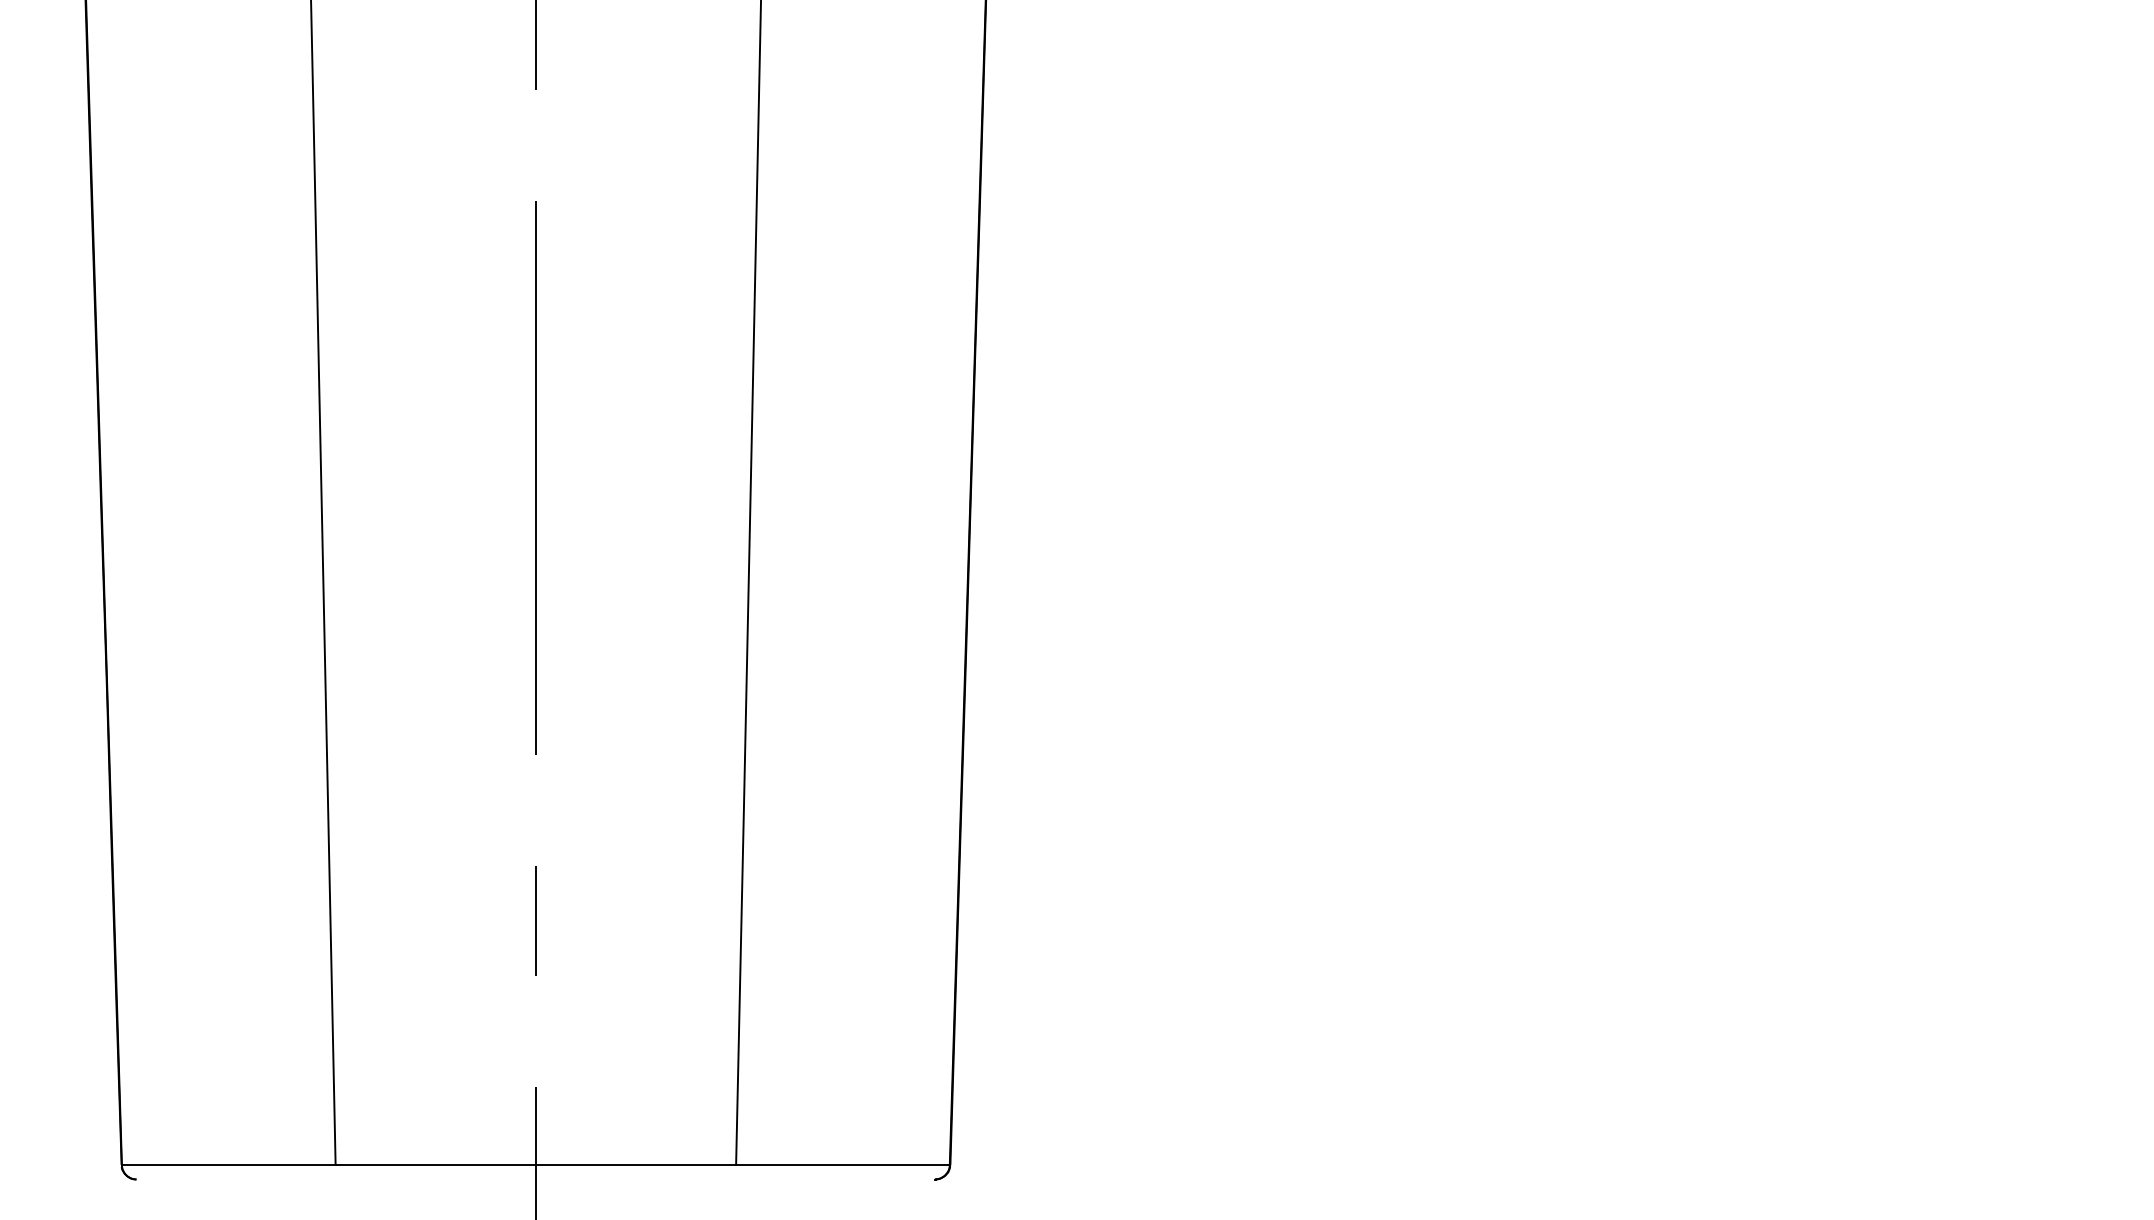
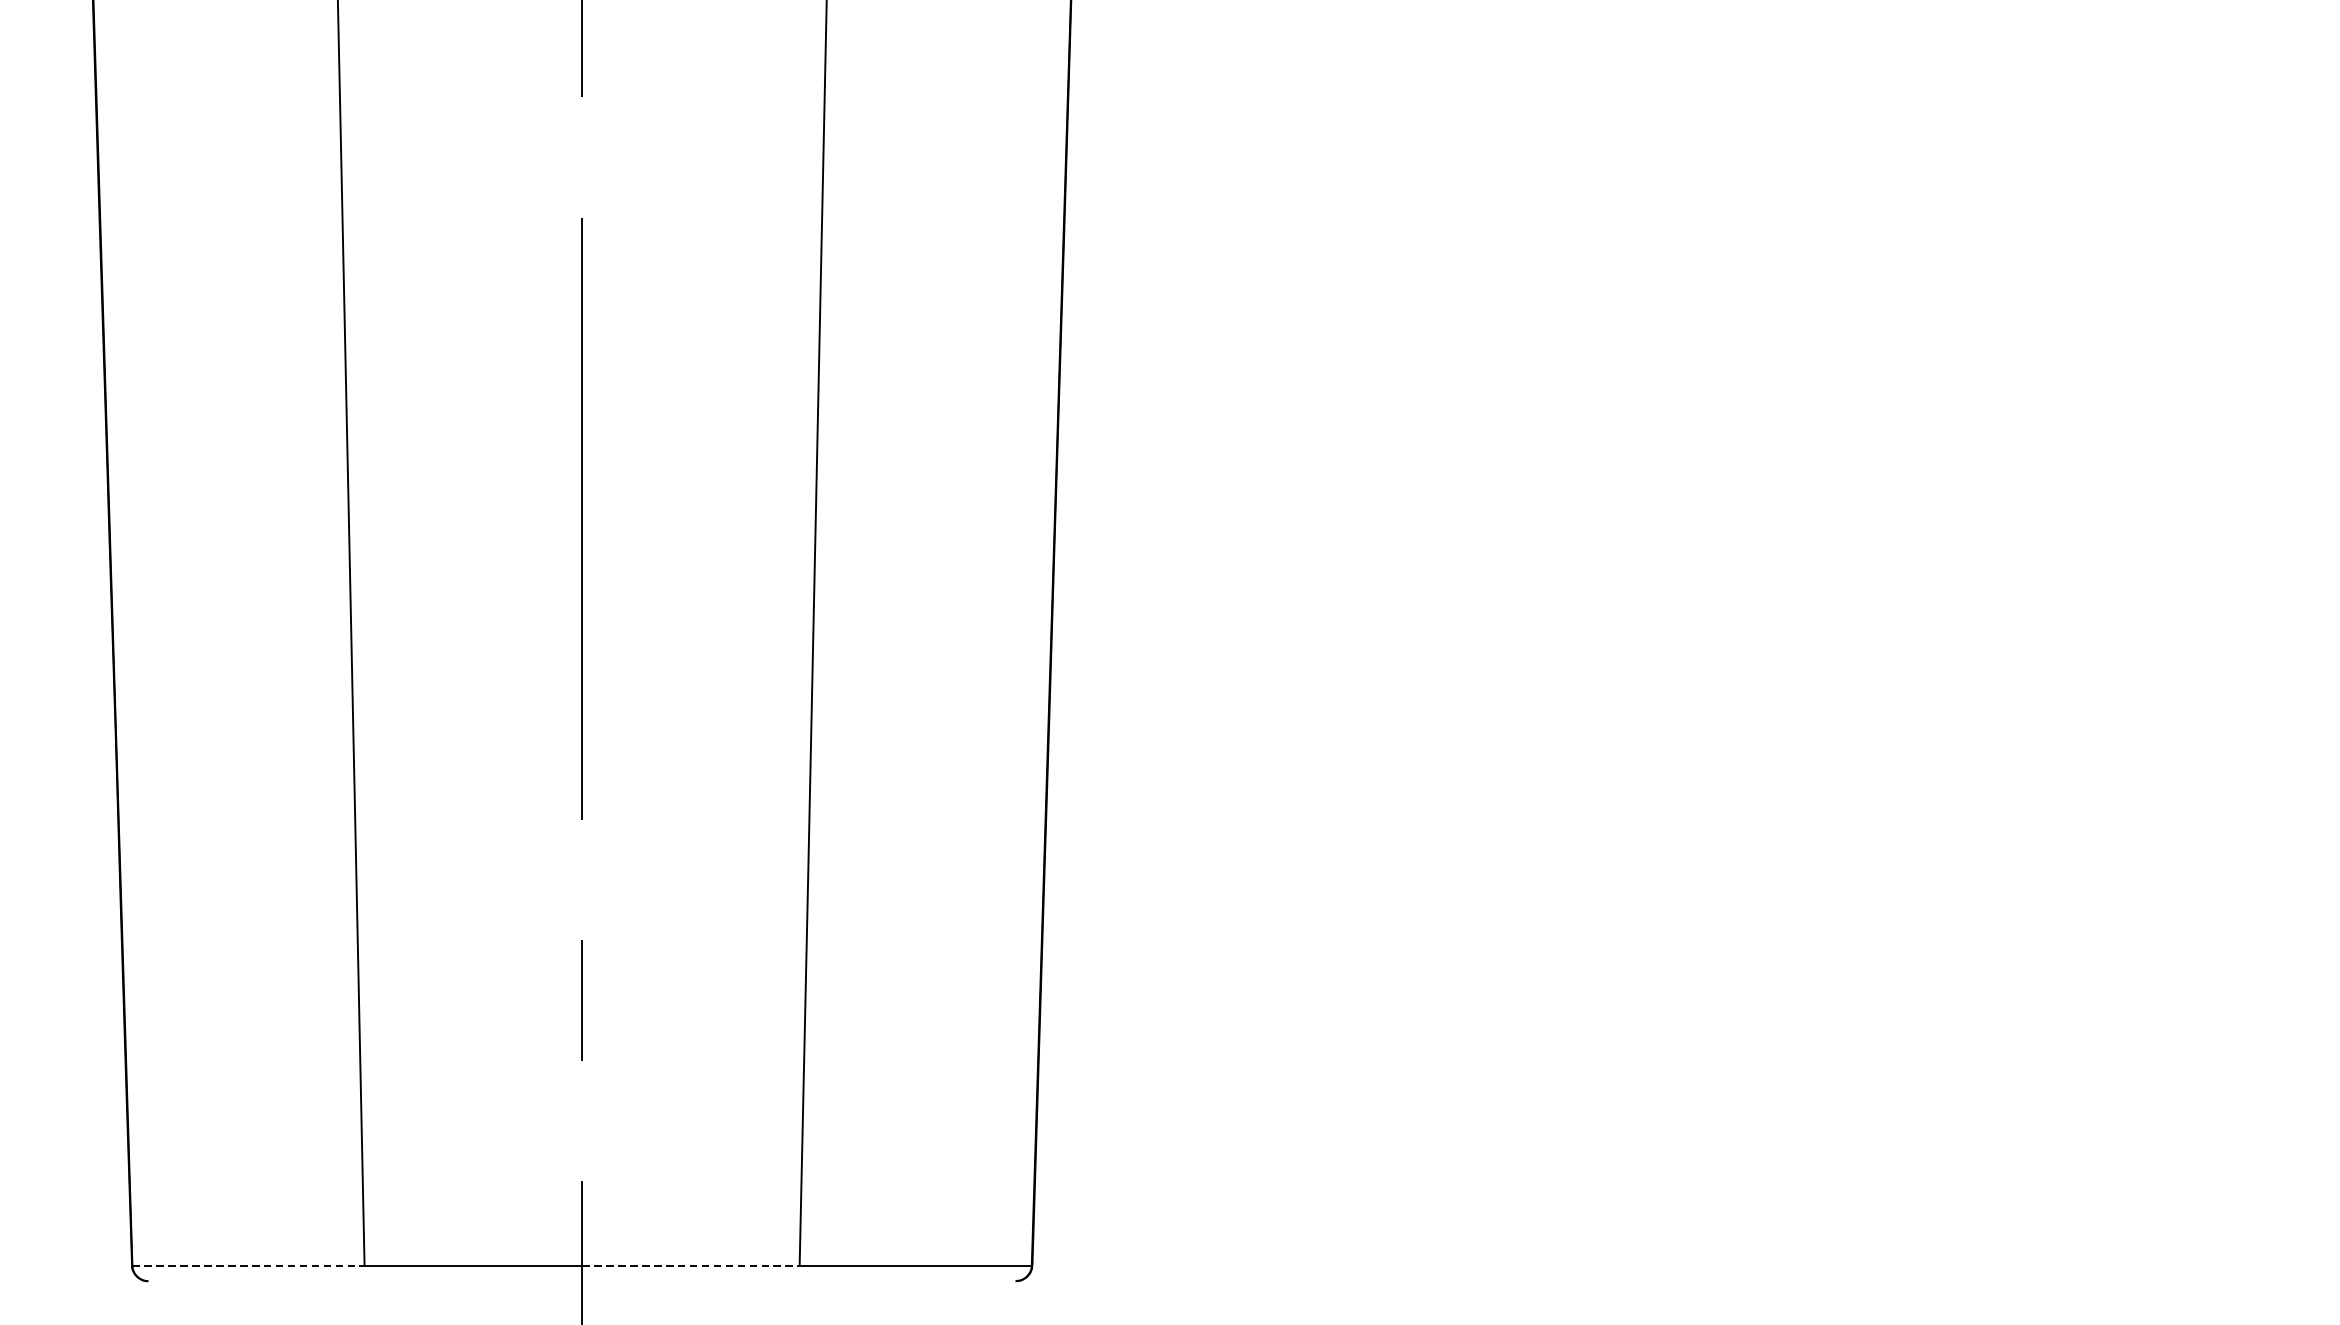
line: (228, 1165) -> (248, 1265), solid -> dashed
line: (636, 1165) -> (691, 1265), solid -> dashed

